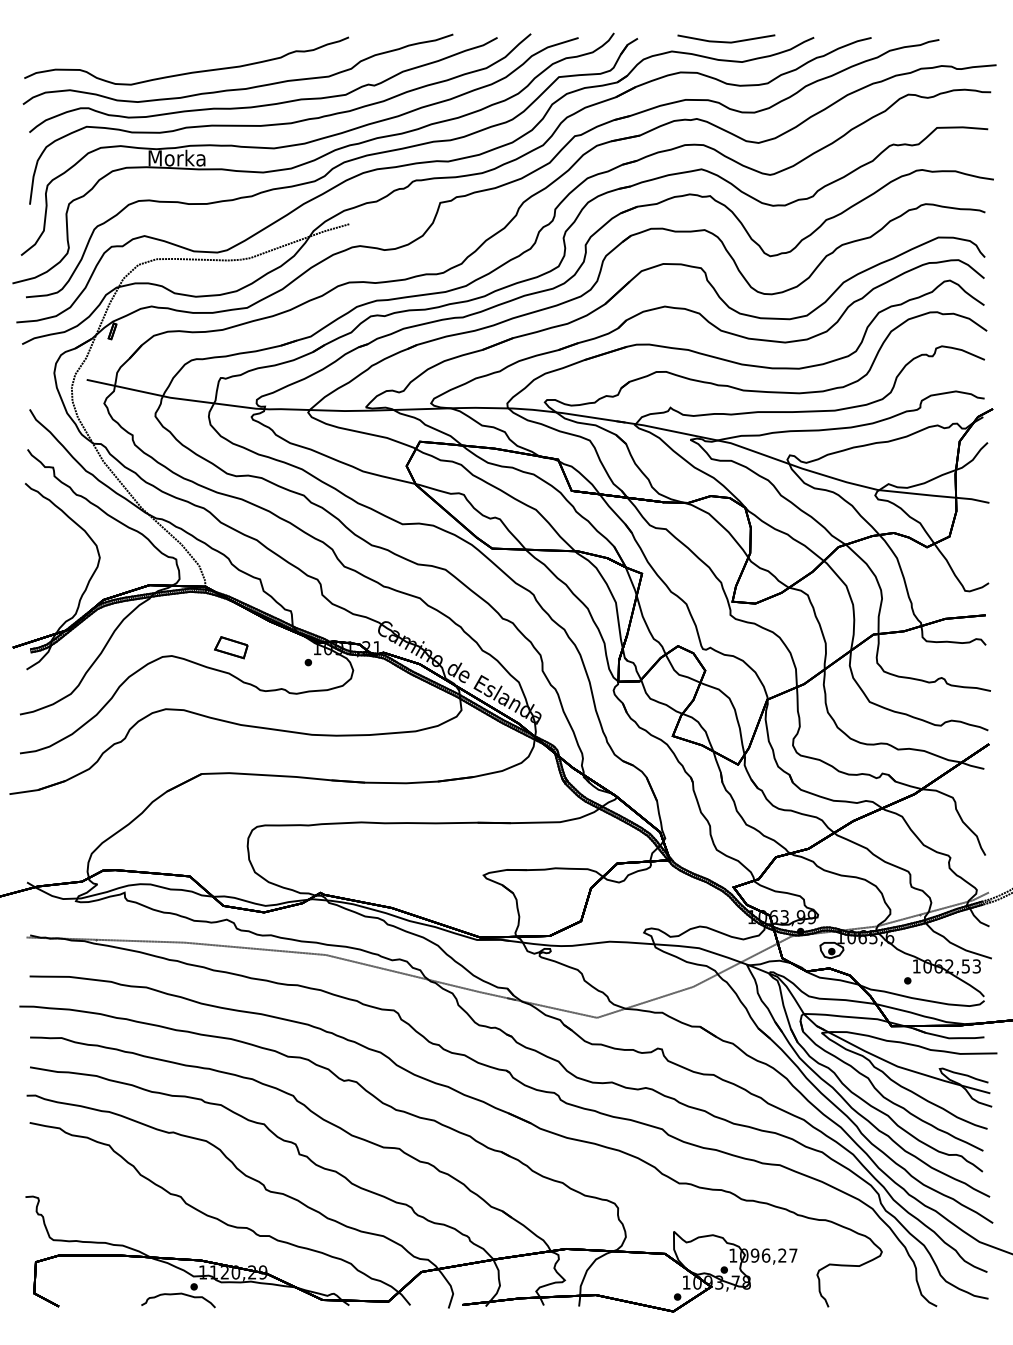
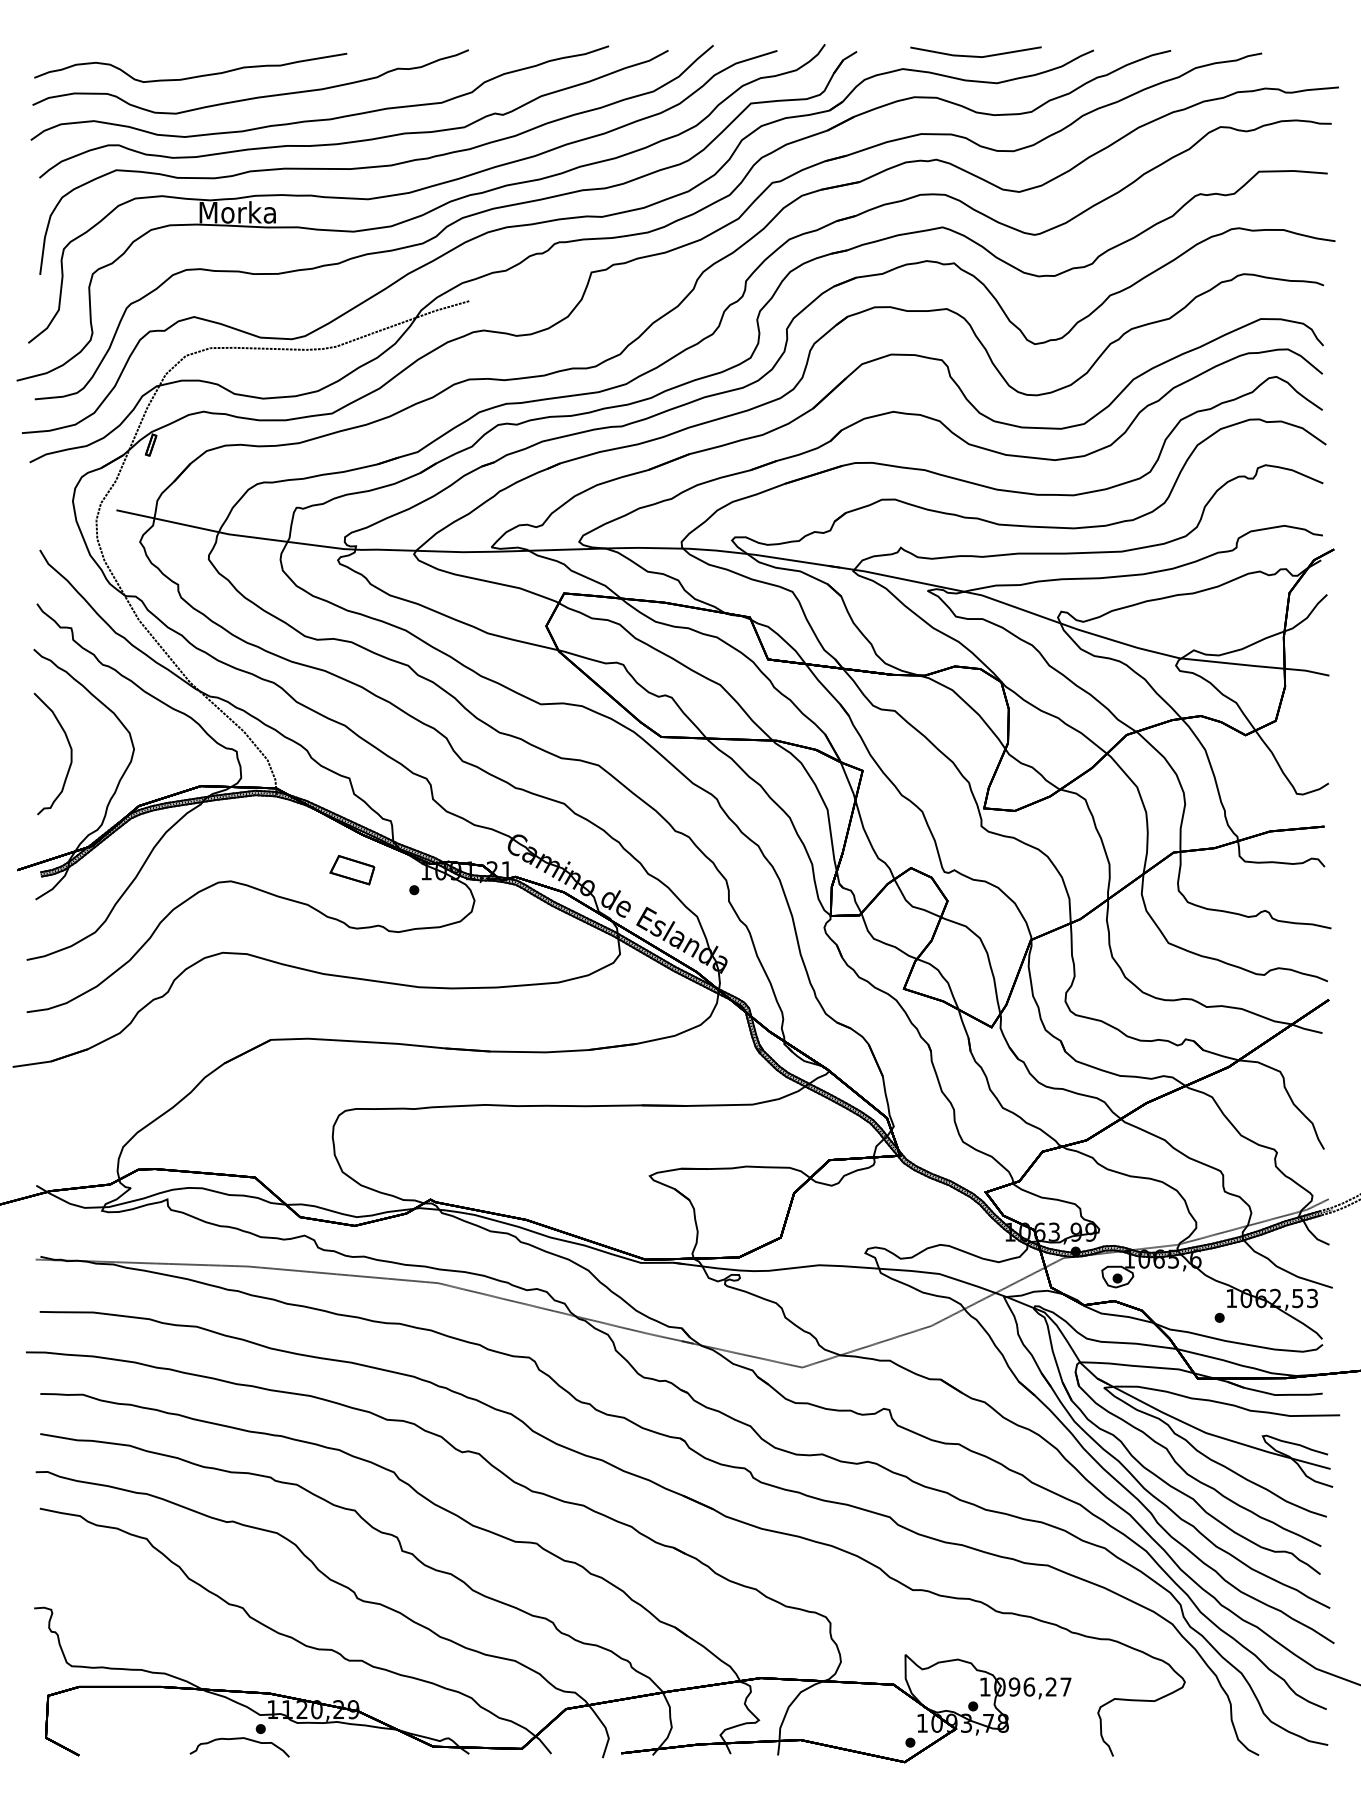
part: (144, 56) -> (194, 75), added
part: (51, 556) -> (69, 747), added
part: (231, 647) -> (352, 869), moved

